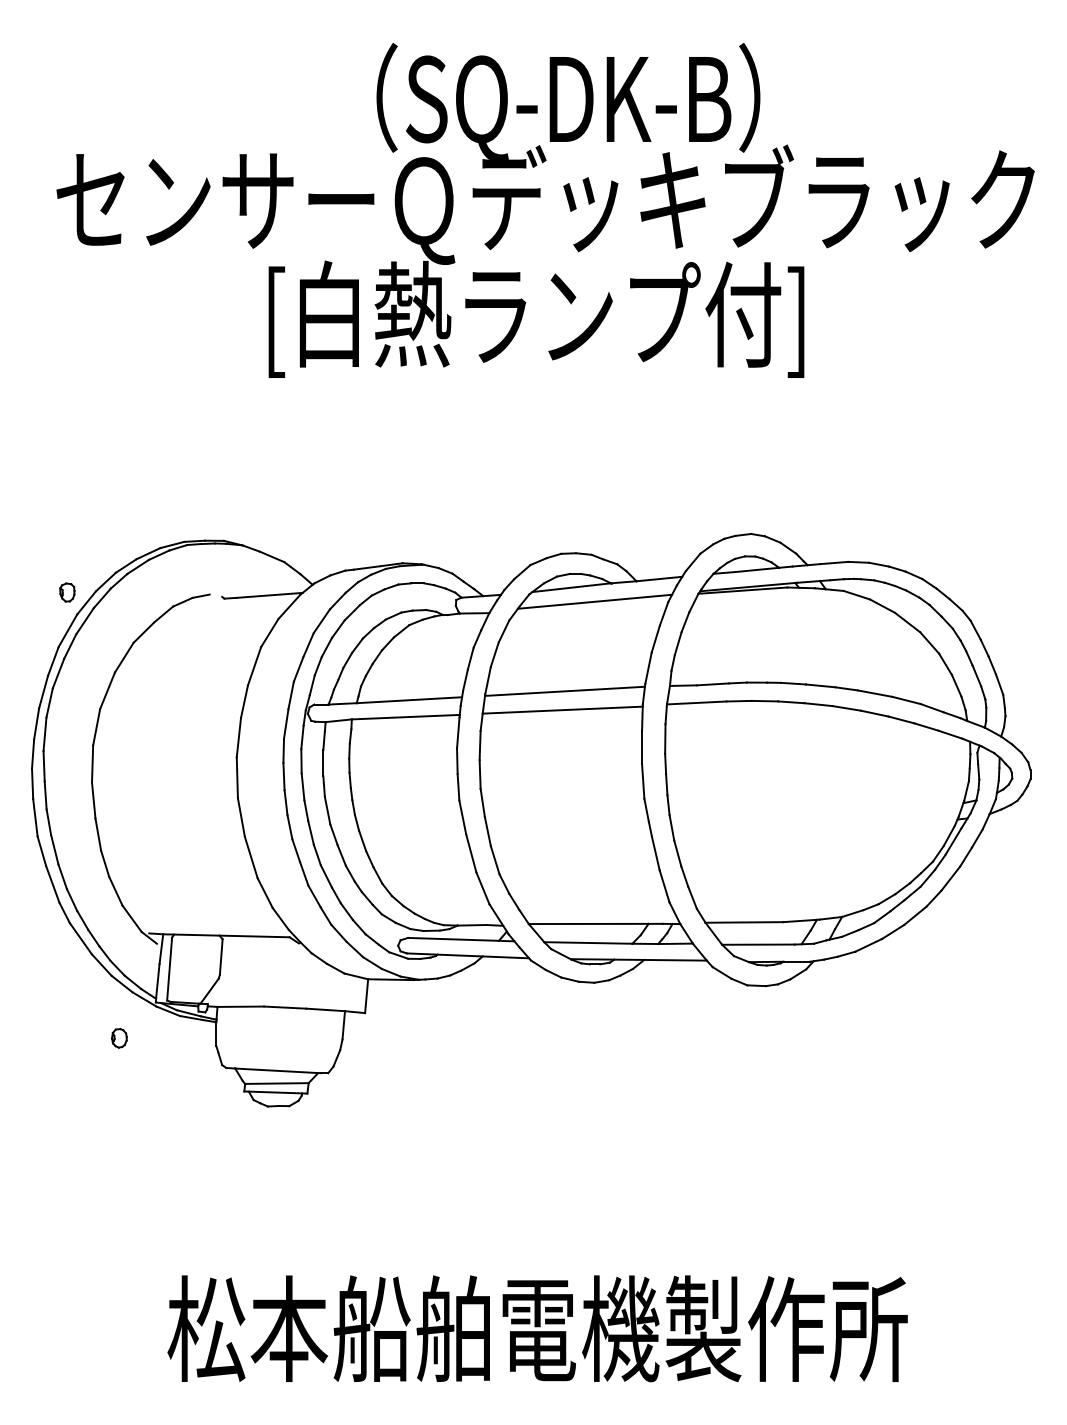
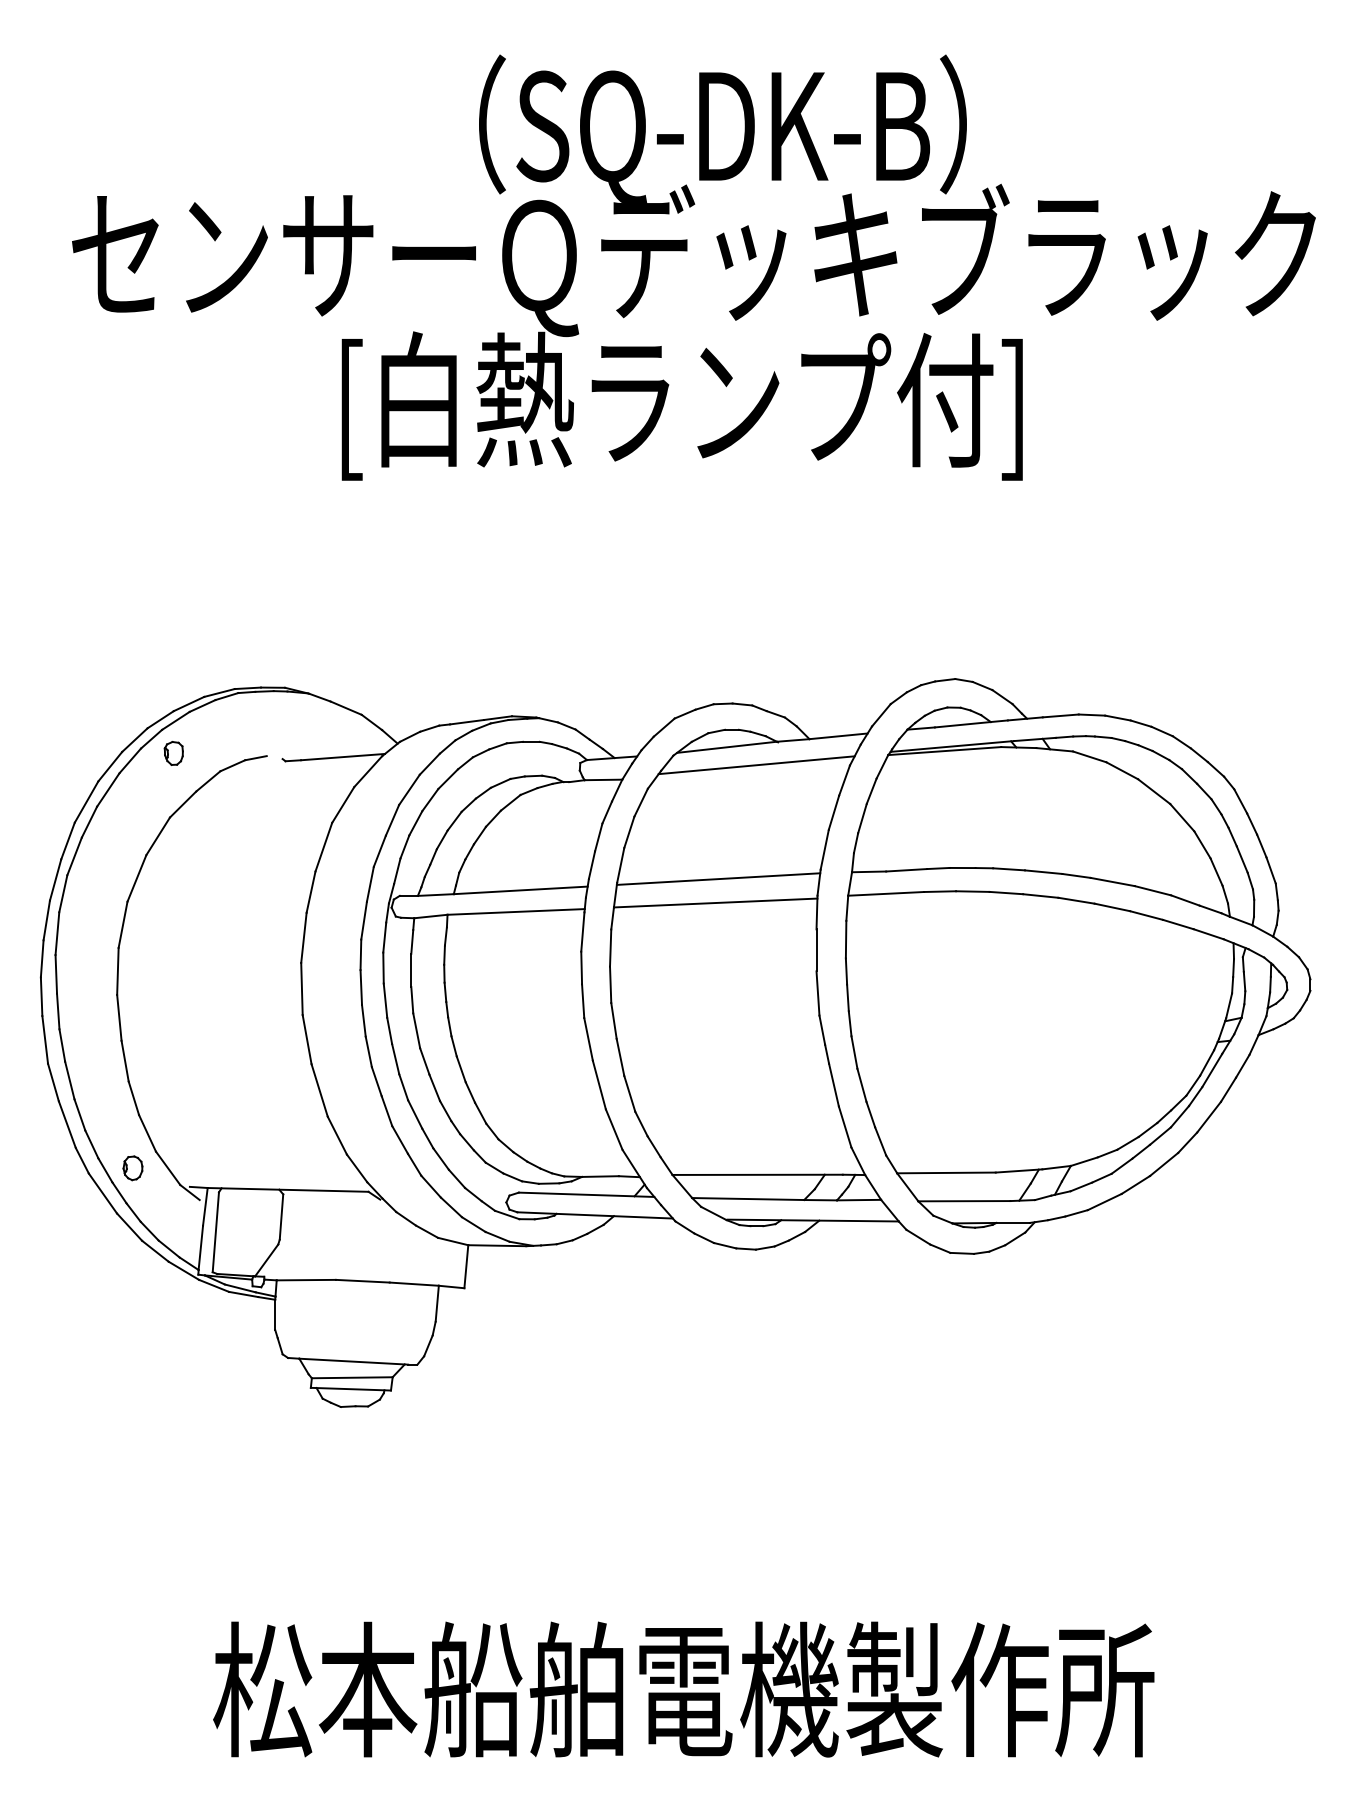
part: (67, 592) -> (173, 753), moved
part: (119, 1038) -> (132, 1168), moved

